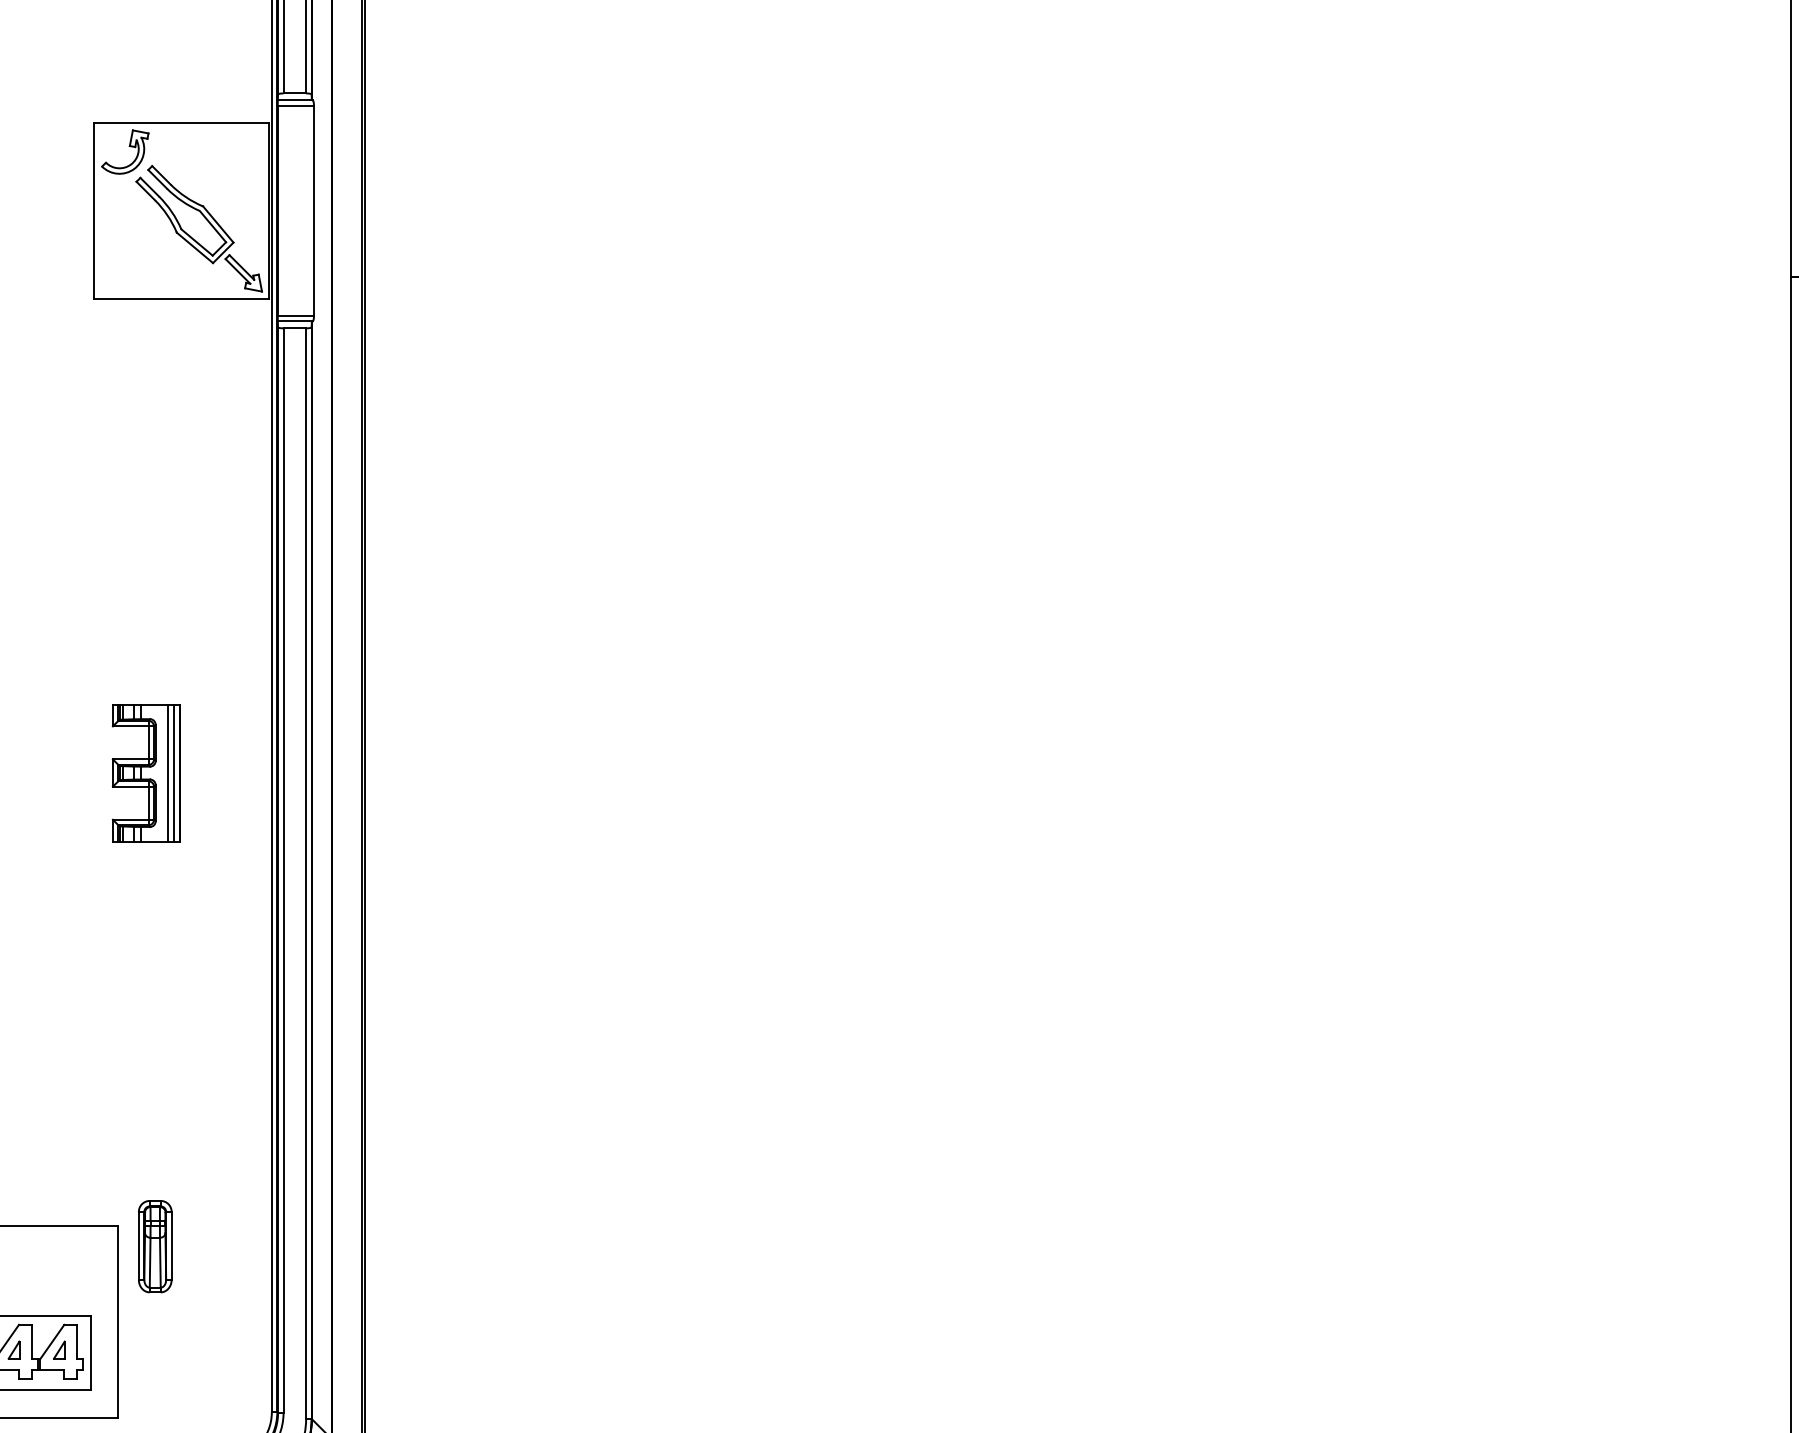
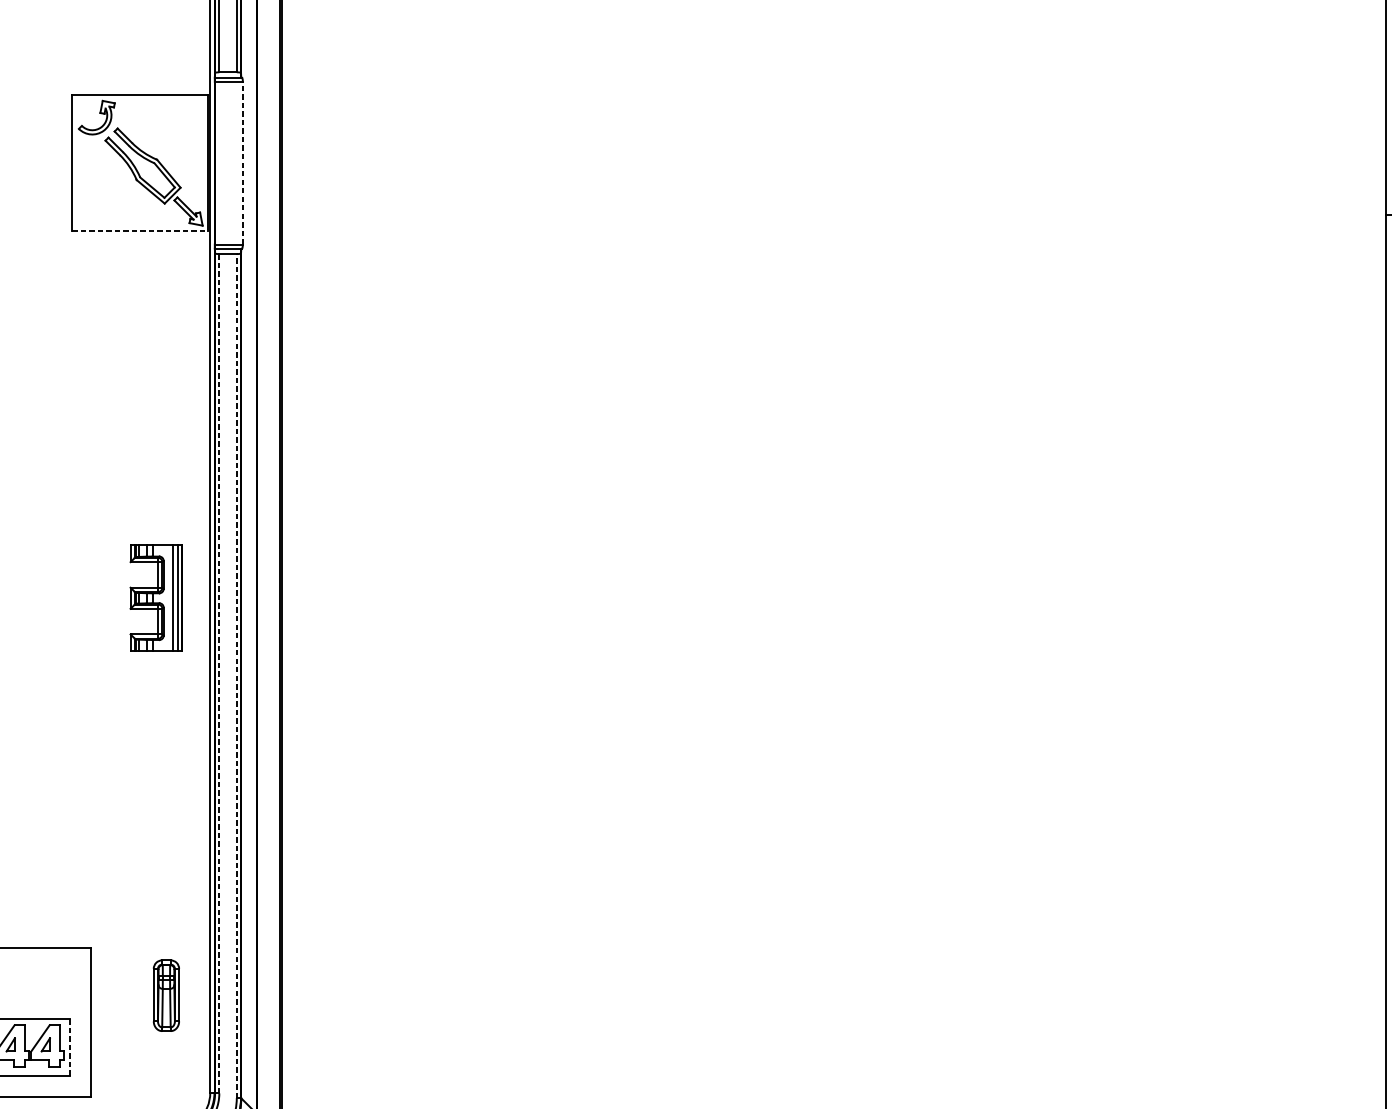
line: (314, 210) -> (243, 162), solid -> dashed
line: (181, 298) -> (140, 231), solid -> dashed
part: (145, 773) -> (155, 598), moved
line: (283, 871) -> (219, 674), solid -> dashed
line: (306, 873) -> (237, 676), solid -> dashed
part: (155, 1246) -> (166, 995), moved
line: (90, 1352) -> (69, 1046), solid -> dashed

